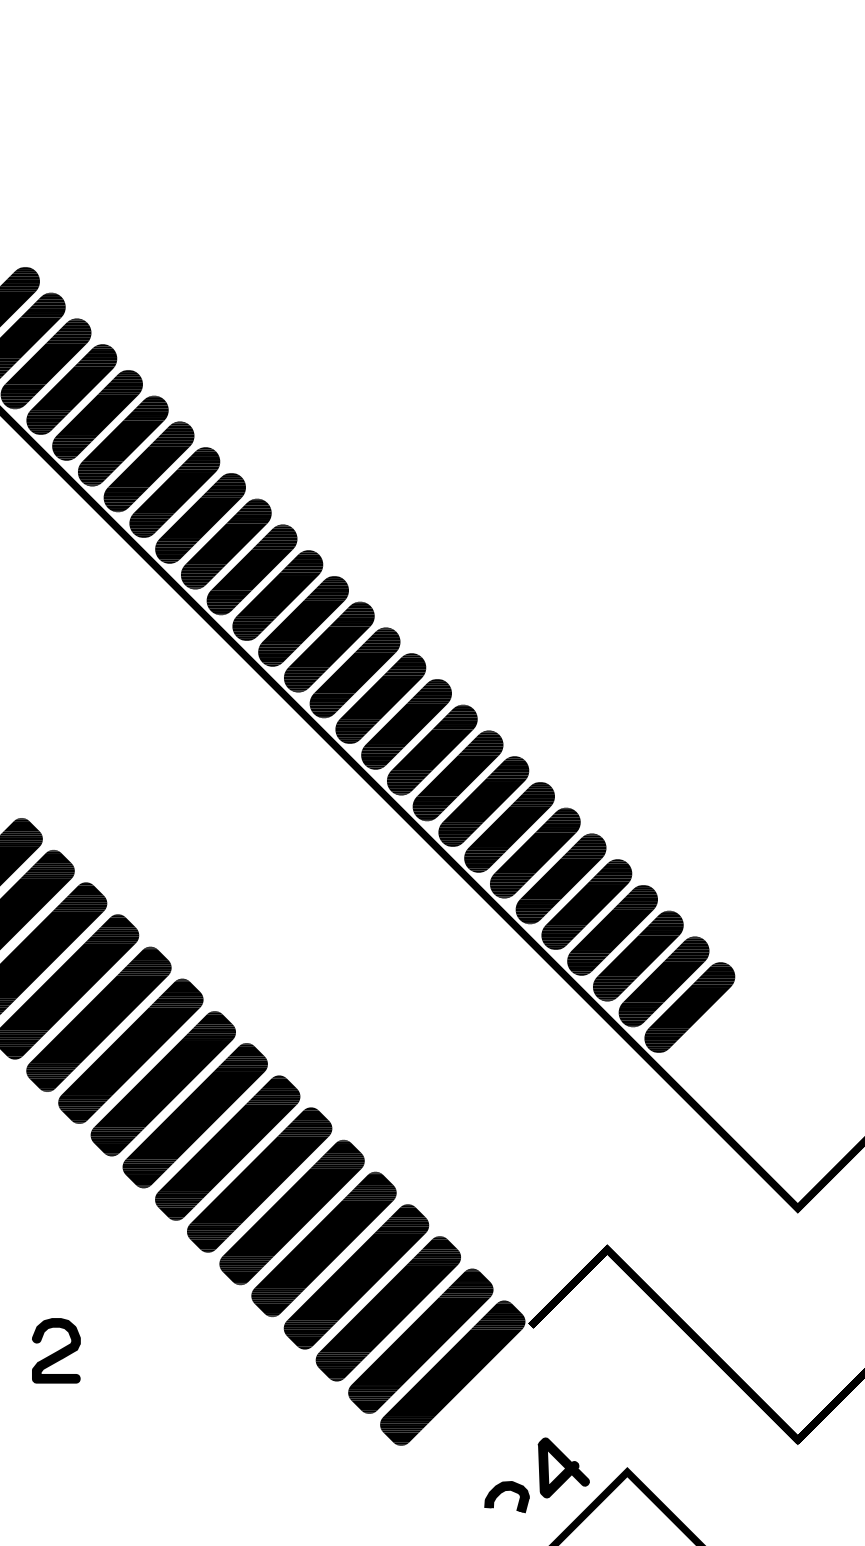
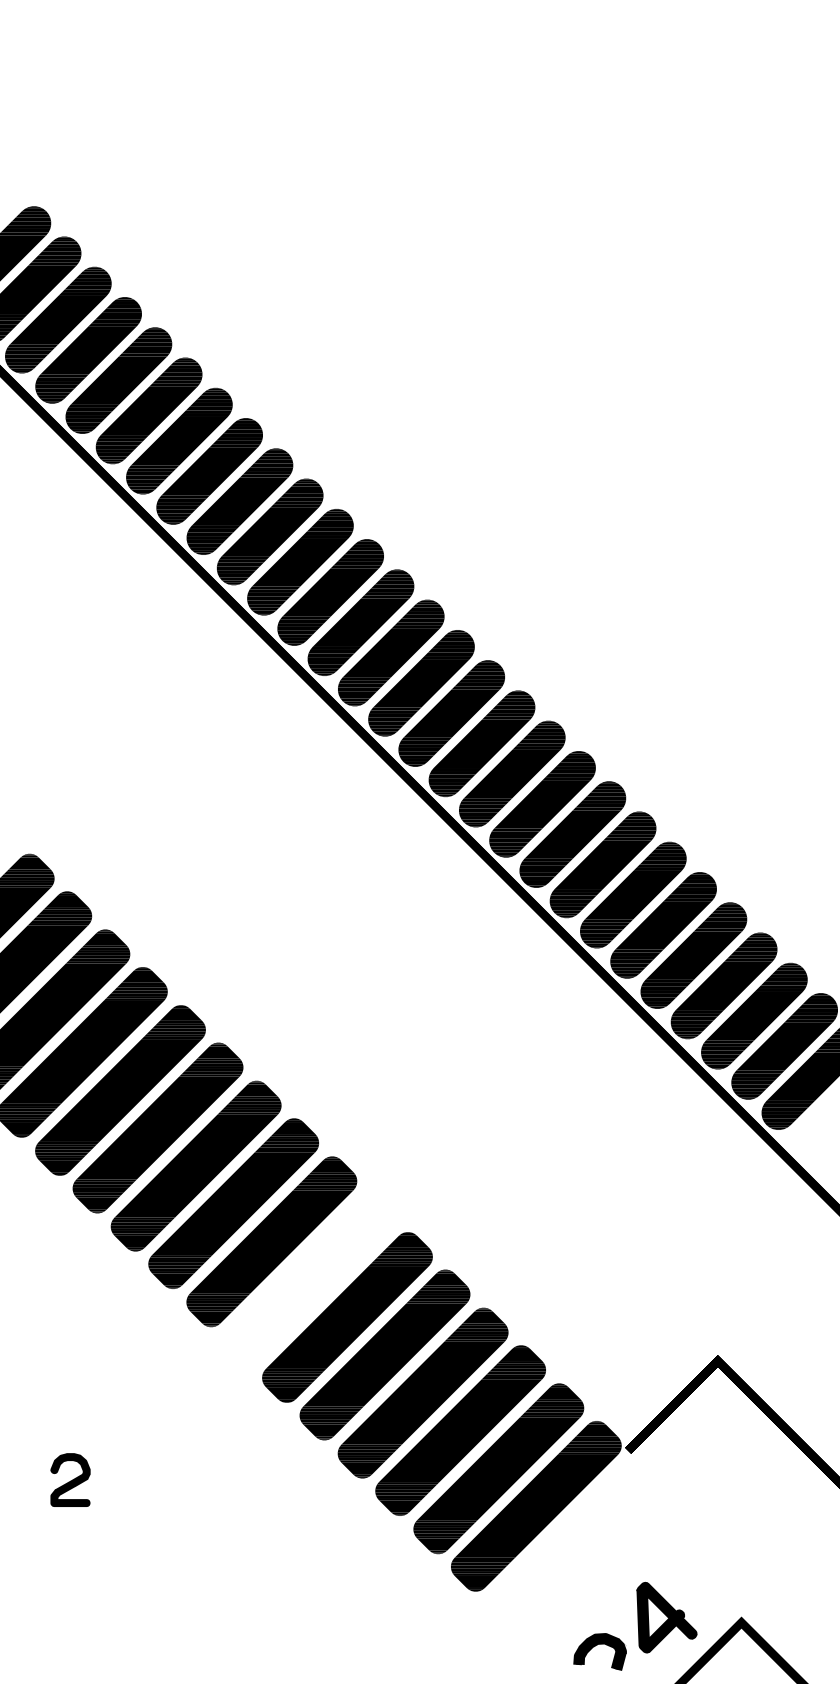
part: (259, 1179) -> (309, 1278), removed
part: (56, 1350) -> (70, 1479), size x0.7

